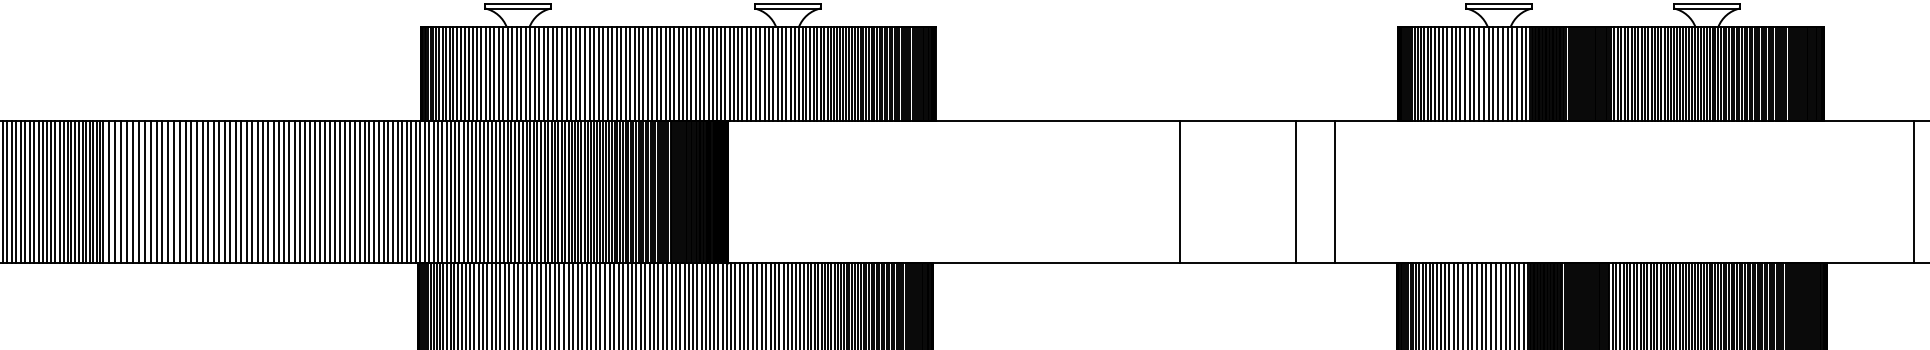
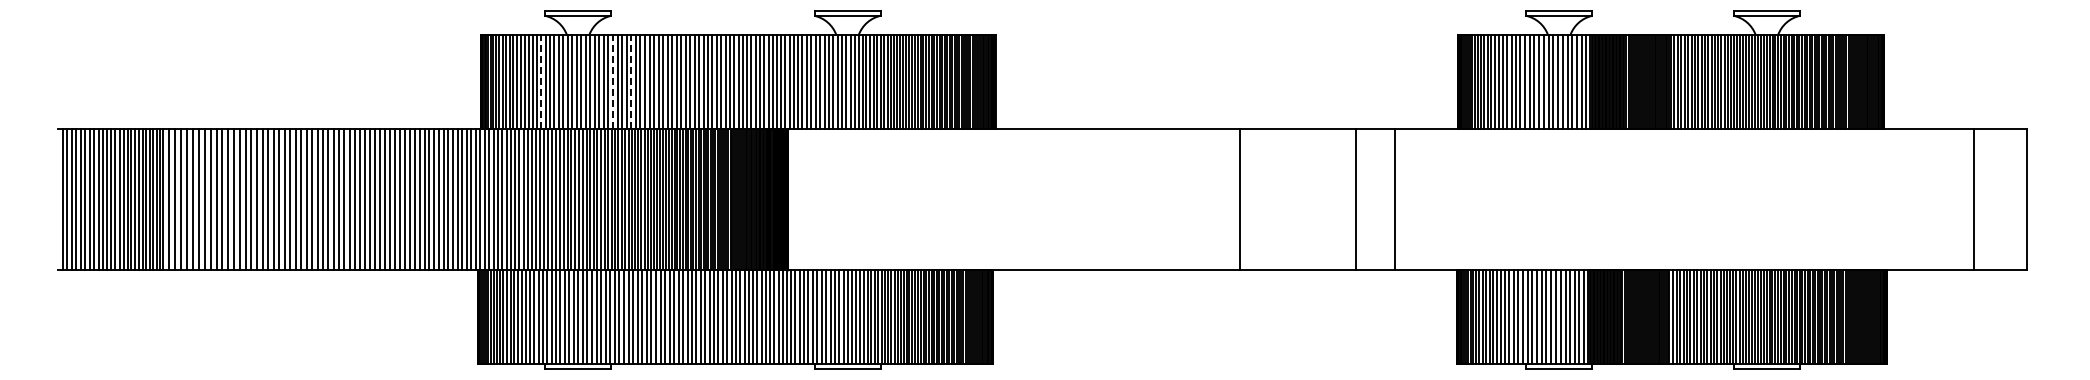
line: (481, 74) -> (541, 81), solid -> dashed
line: (552, 74) -> (612, 81), solid -> dashed
line: (571, 74) -> (631, 81), solid -> dashed

